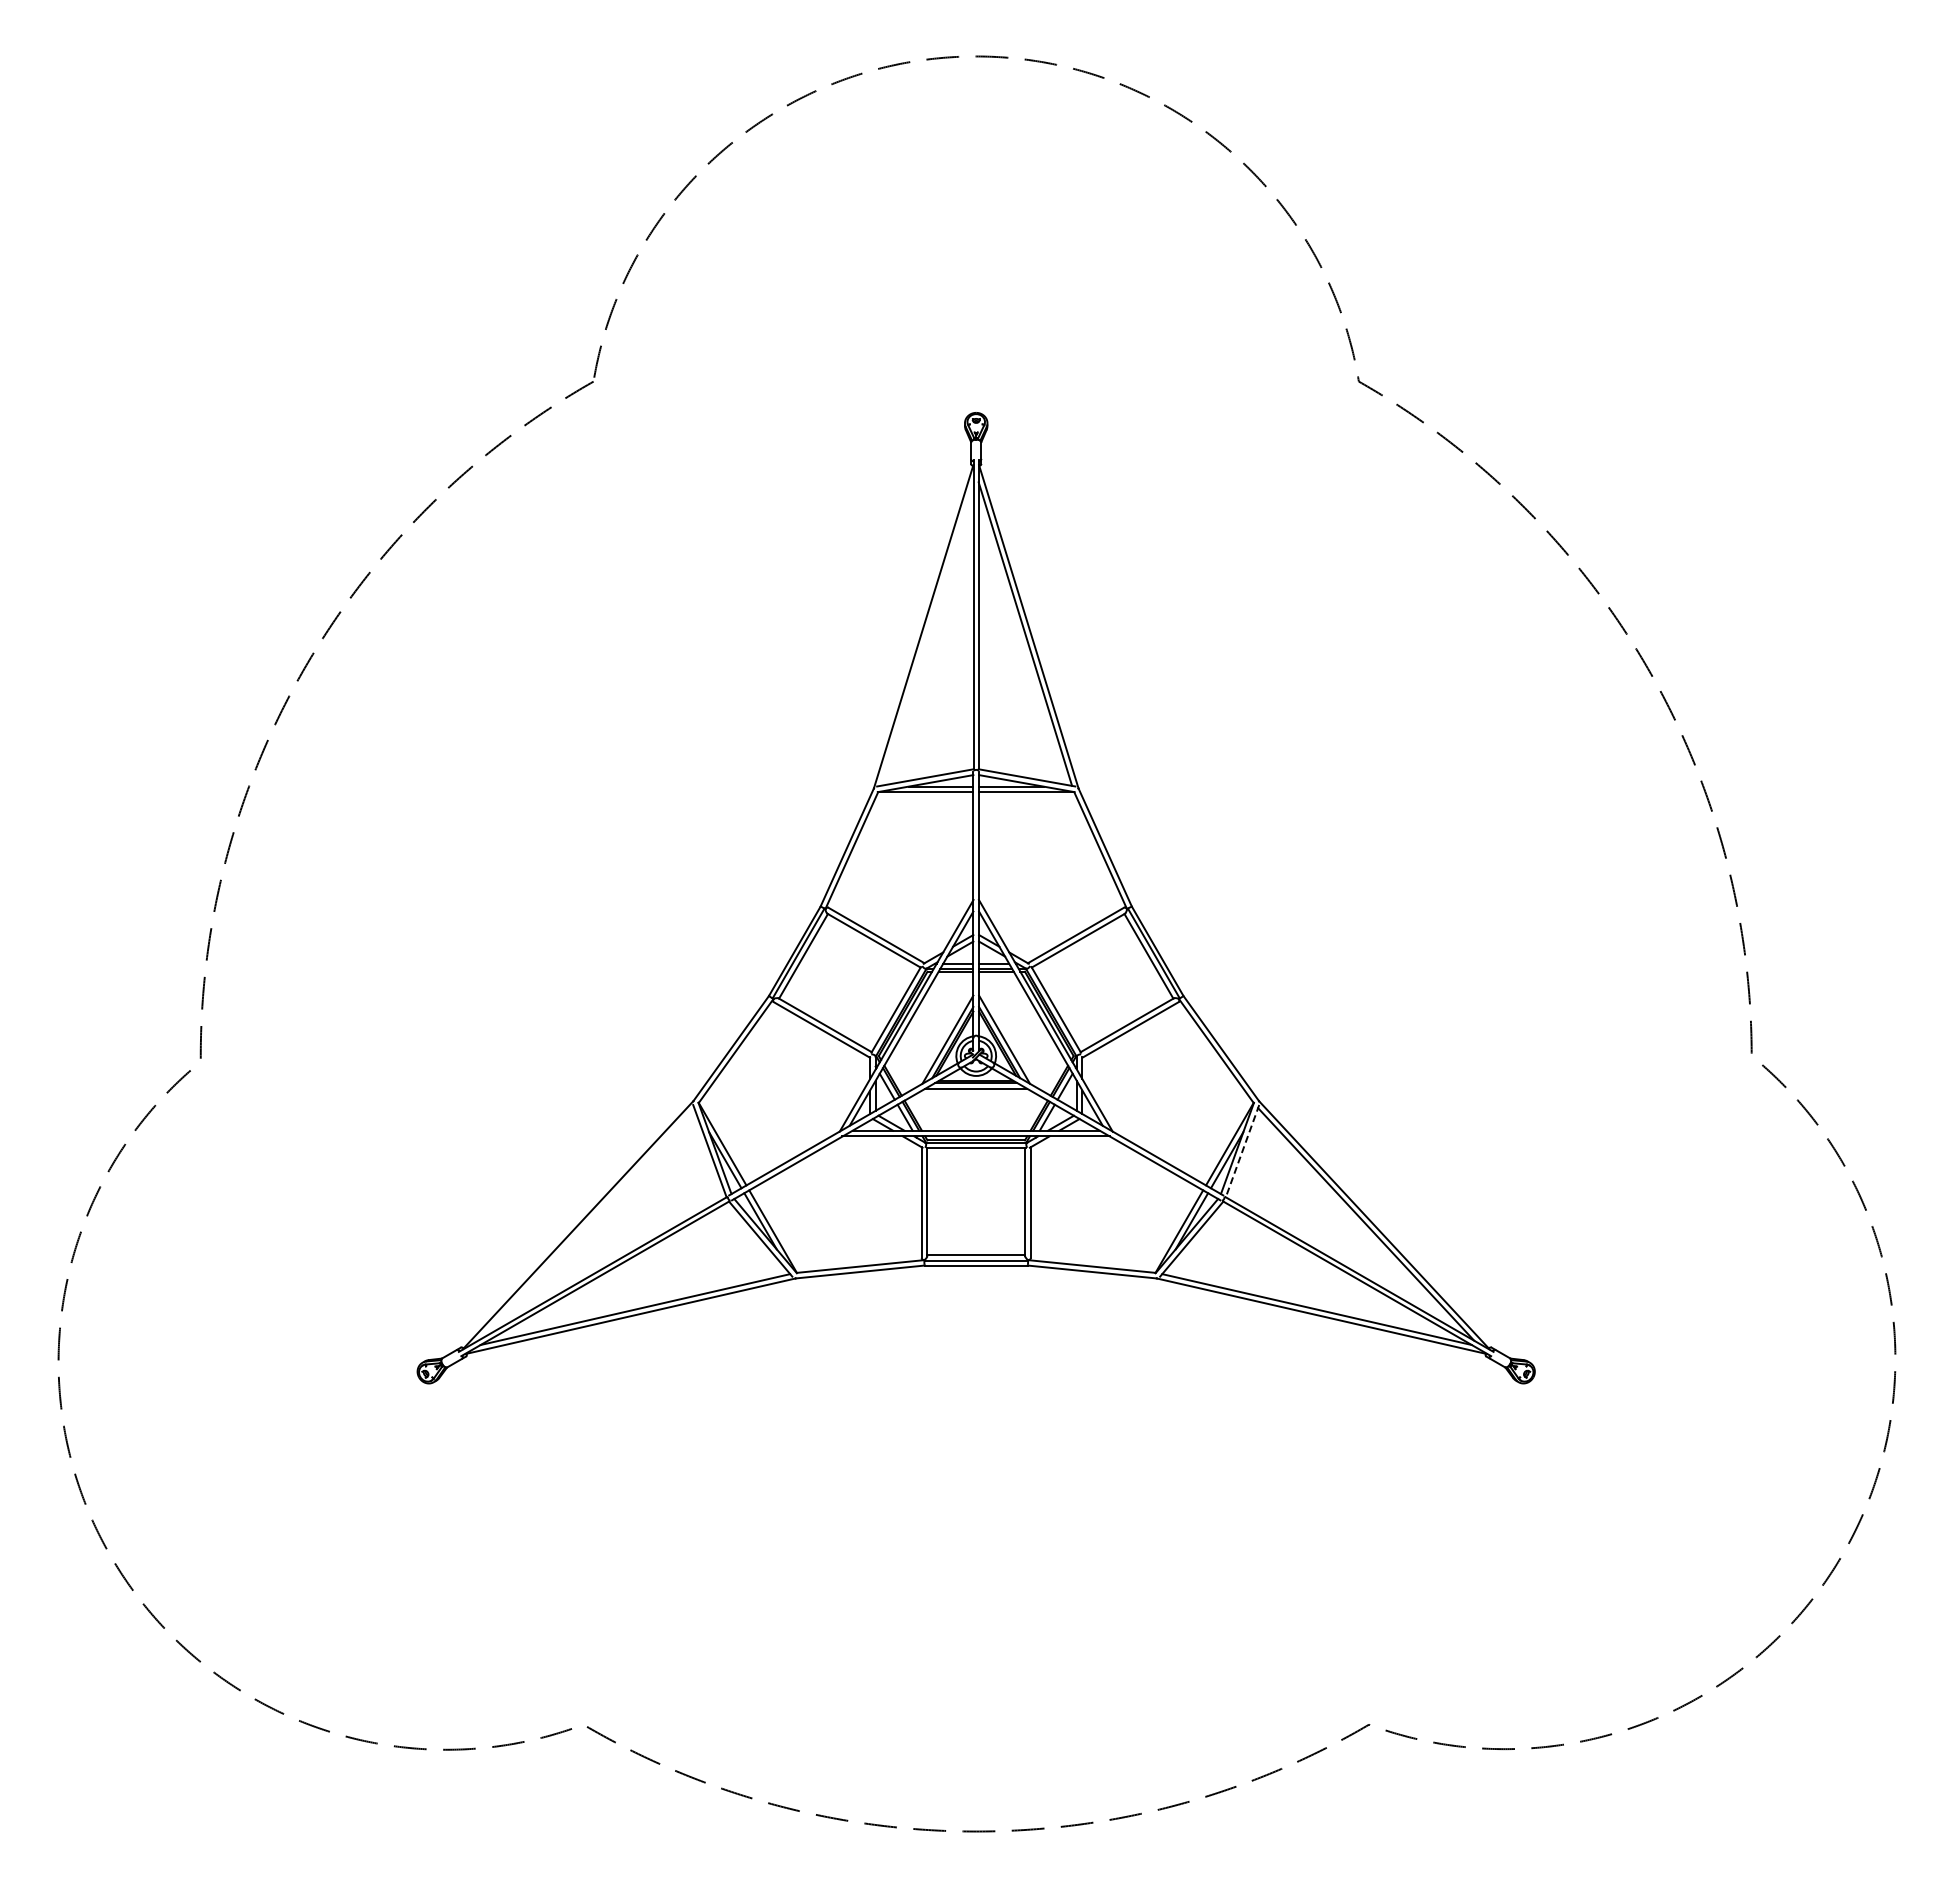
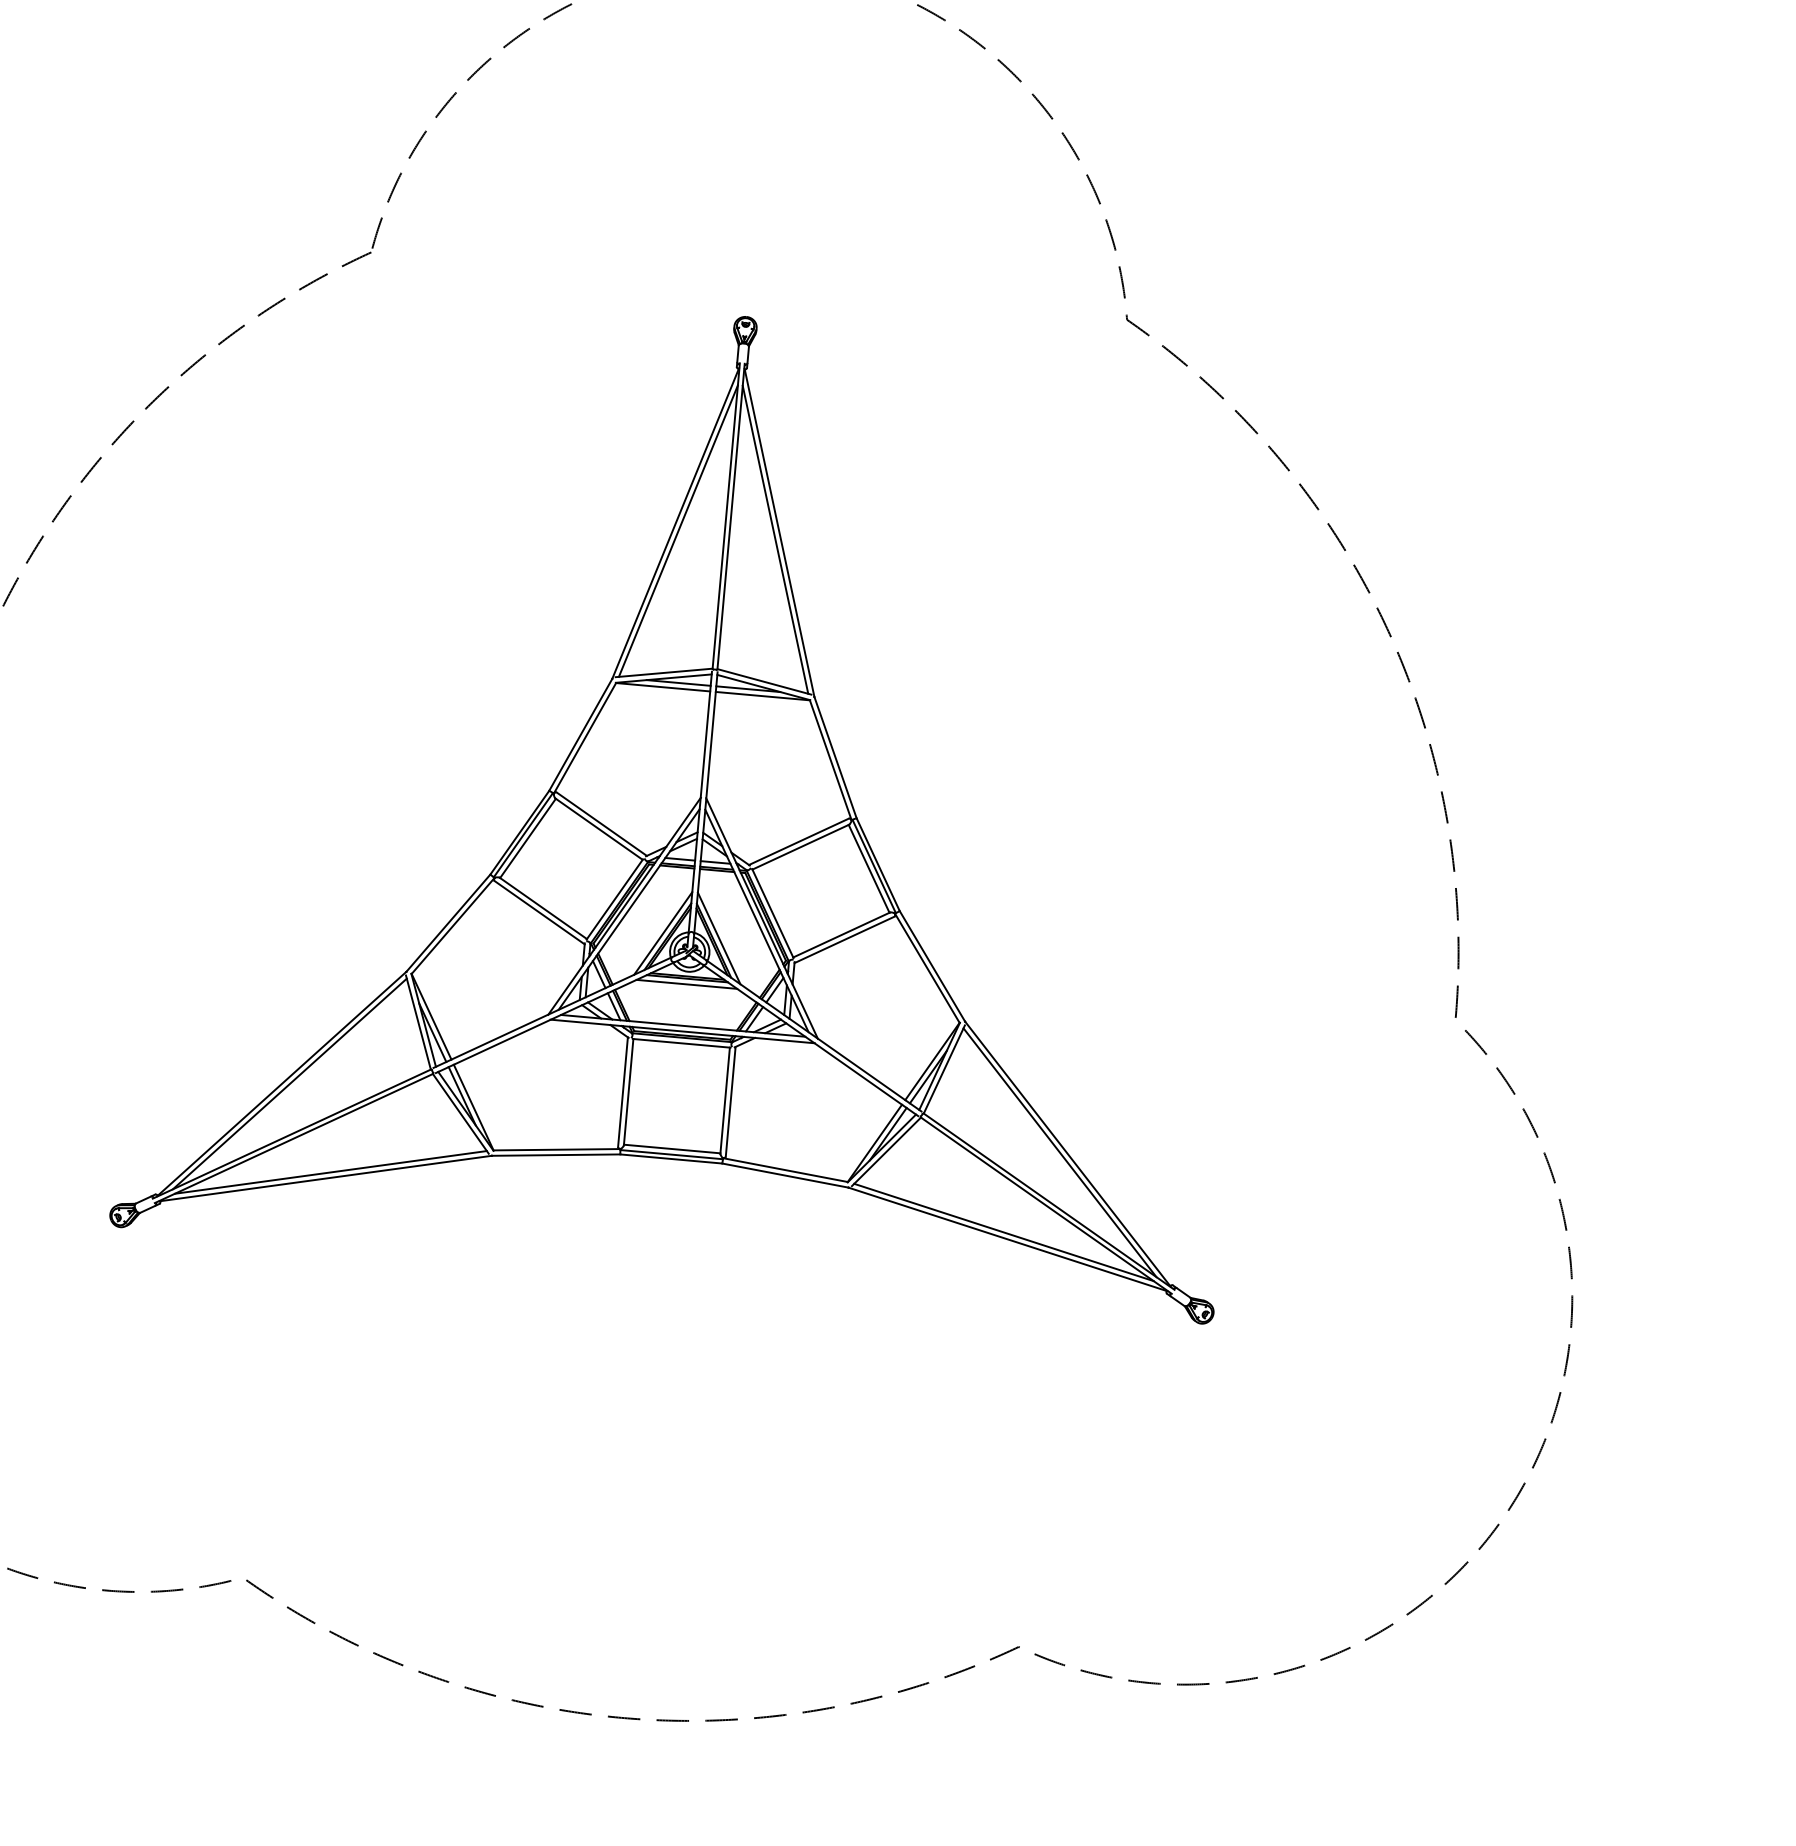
line: (926, 633) -> (677, 530), added
line: (1242, 1151) -> (944, 1069), dashed -> solid
line: (586, 1224) -> (290, 1084), added

